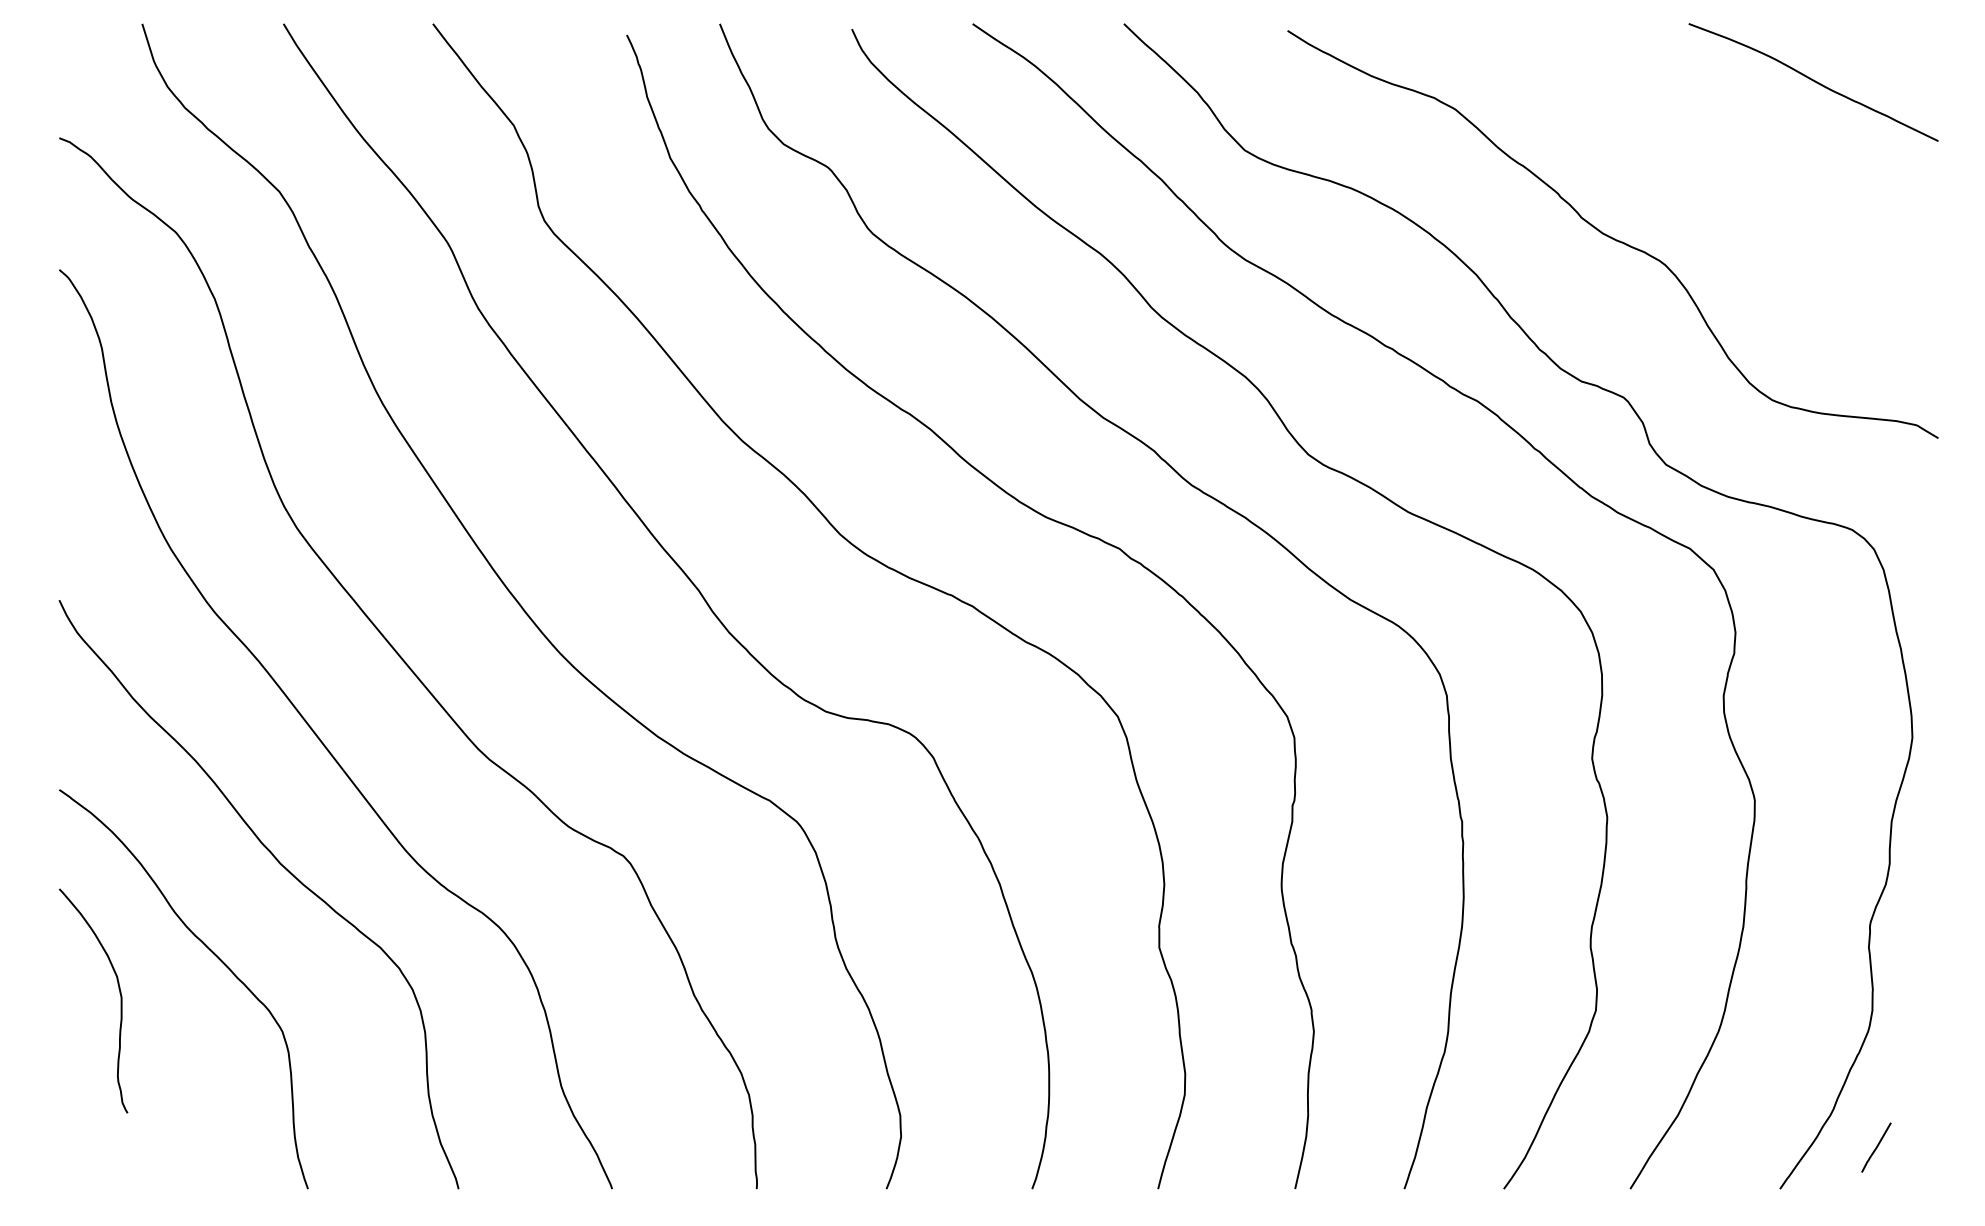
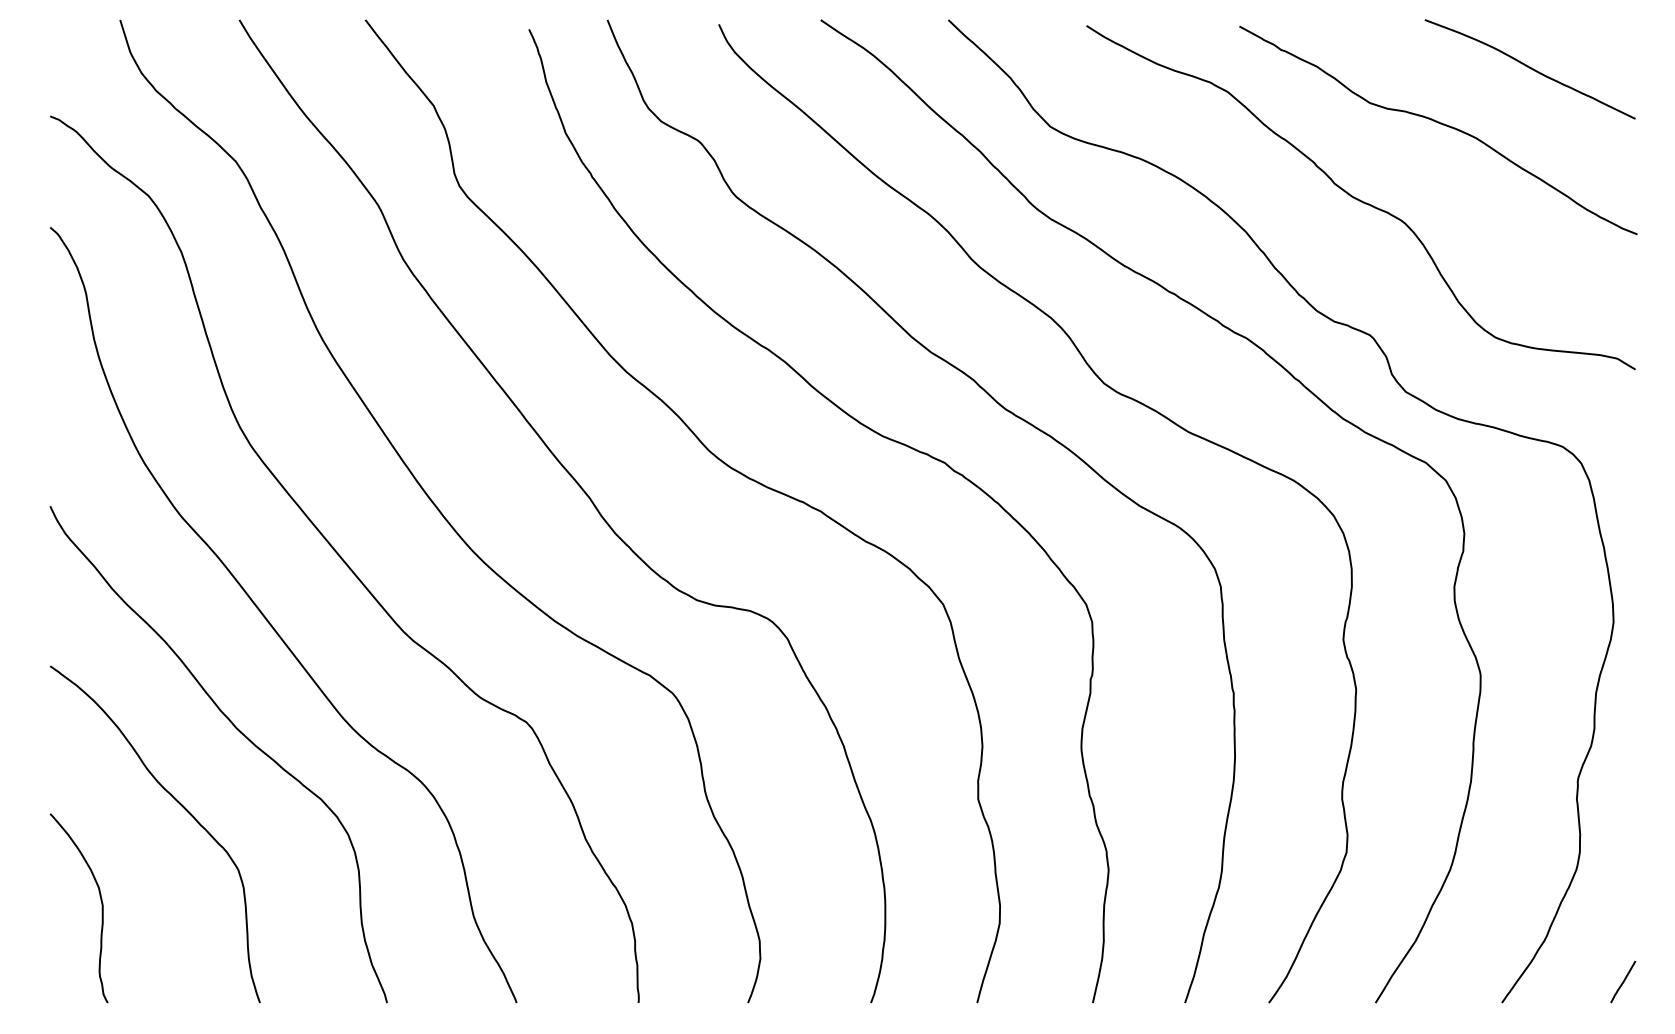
curve: (1707, 147) -> (1440, 124), added
curve: (120, 1001) -> (101, 908), moved
line: (1876, 1146) -> (1623, 981), moved

